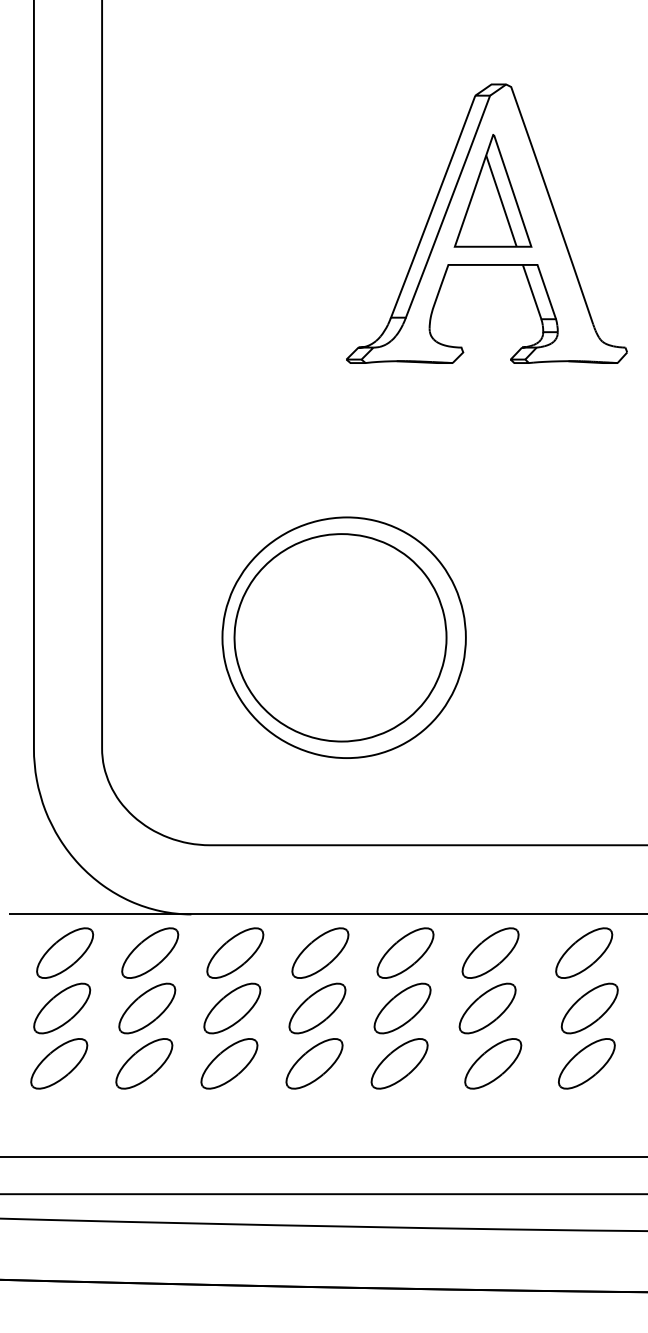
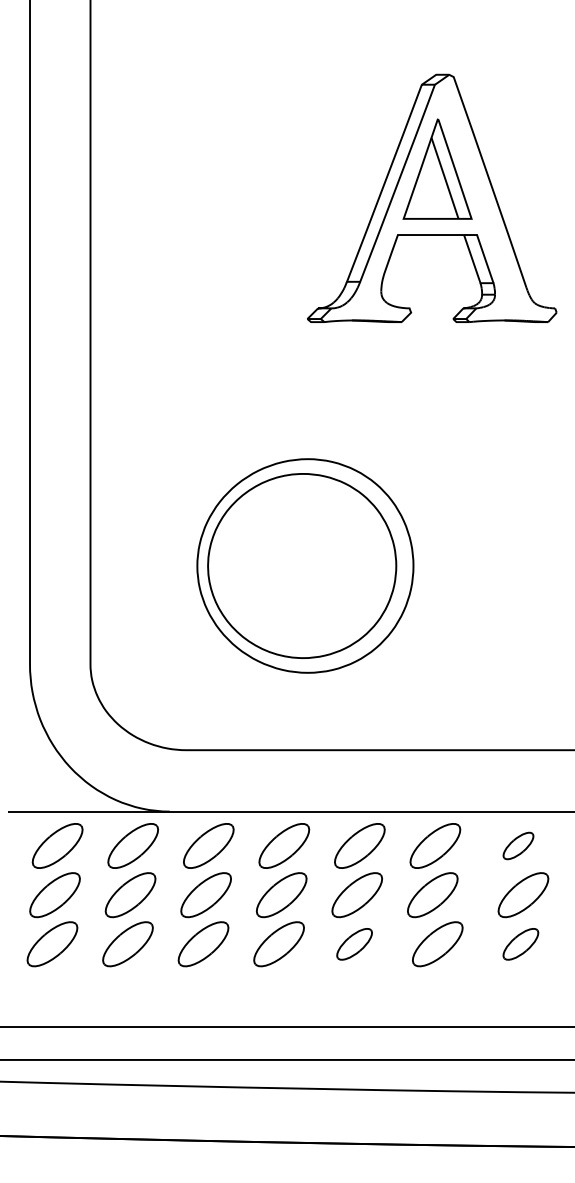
part: (584, 952) -> (518, 845), size x0.6
part: (399, 1064) -> (354, 944), size x0.7
part: (586, 1064) -> (520, 944), size x0.7

